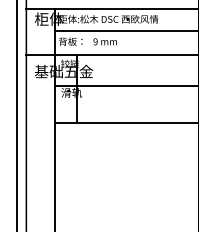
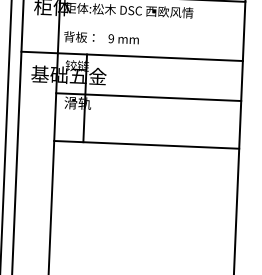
line: (126, 31) -> (151, 27), removed

